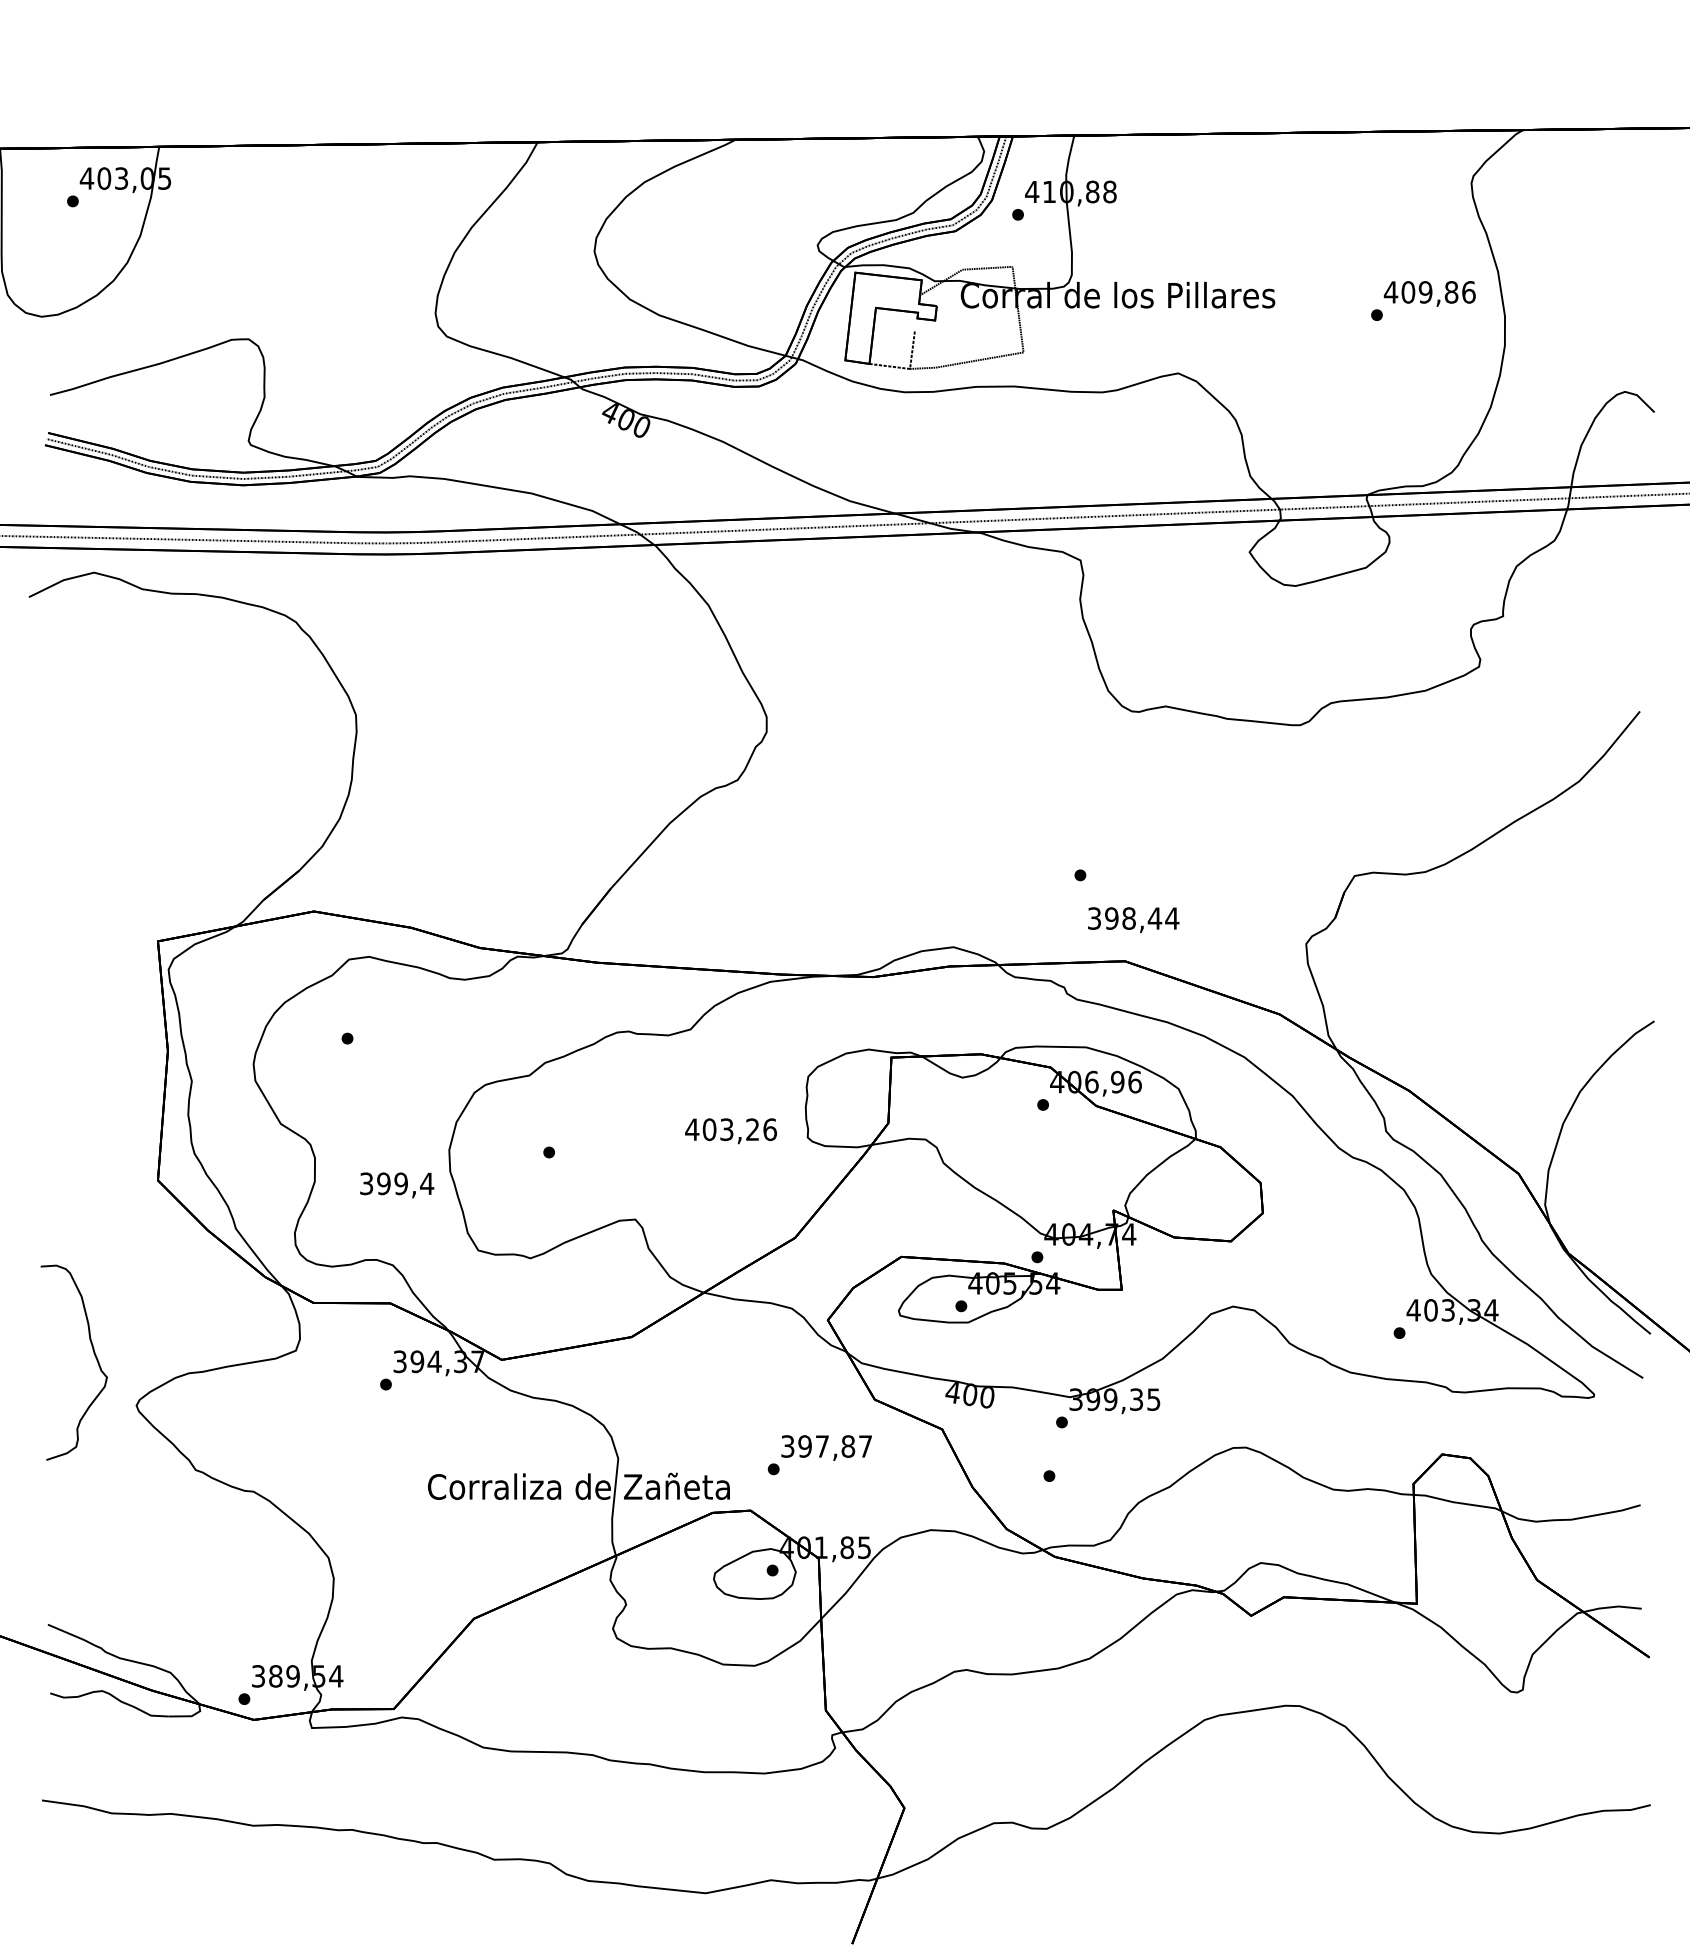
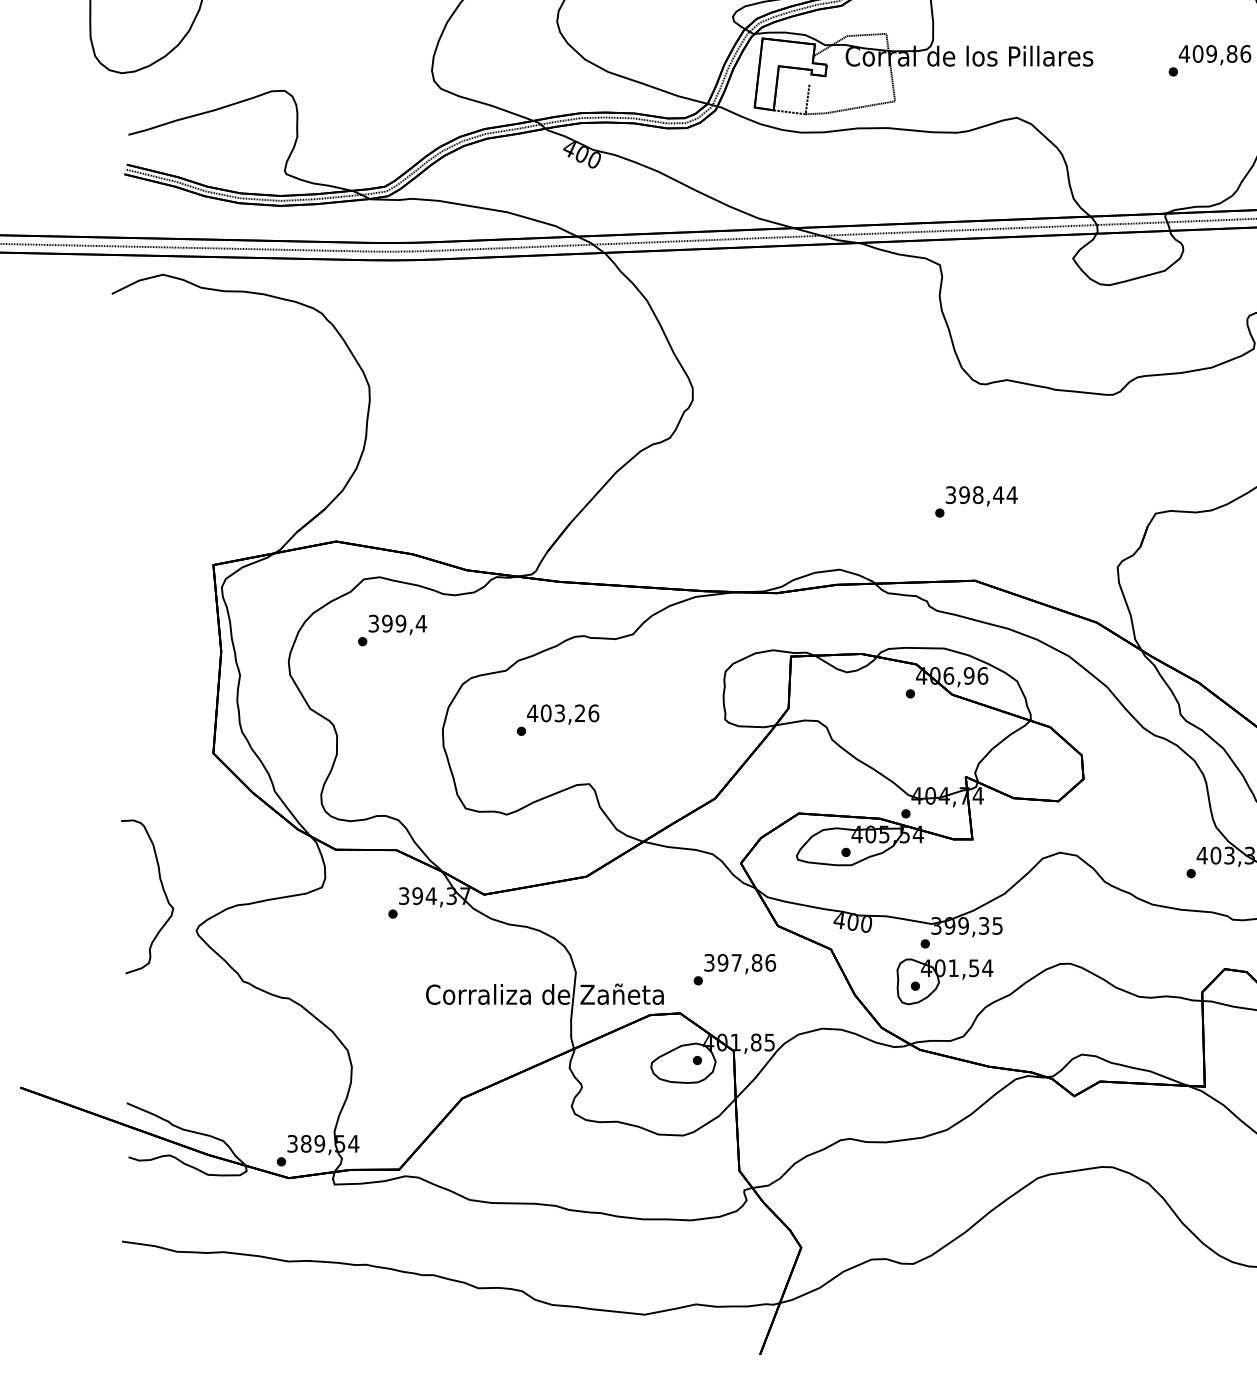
text: (1133, 919) -> (981, 495), moved
text: (730, 1131) -> (562, 714), moved
text: (397, 1185) -> (398, 625), moved
text: (865, 1446) -> (770, 962), 397,87 -> 397,86
part: (1086, 1470) -> (944, 981), added

